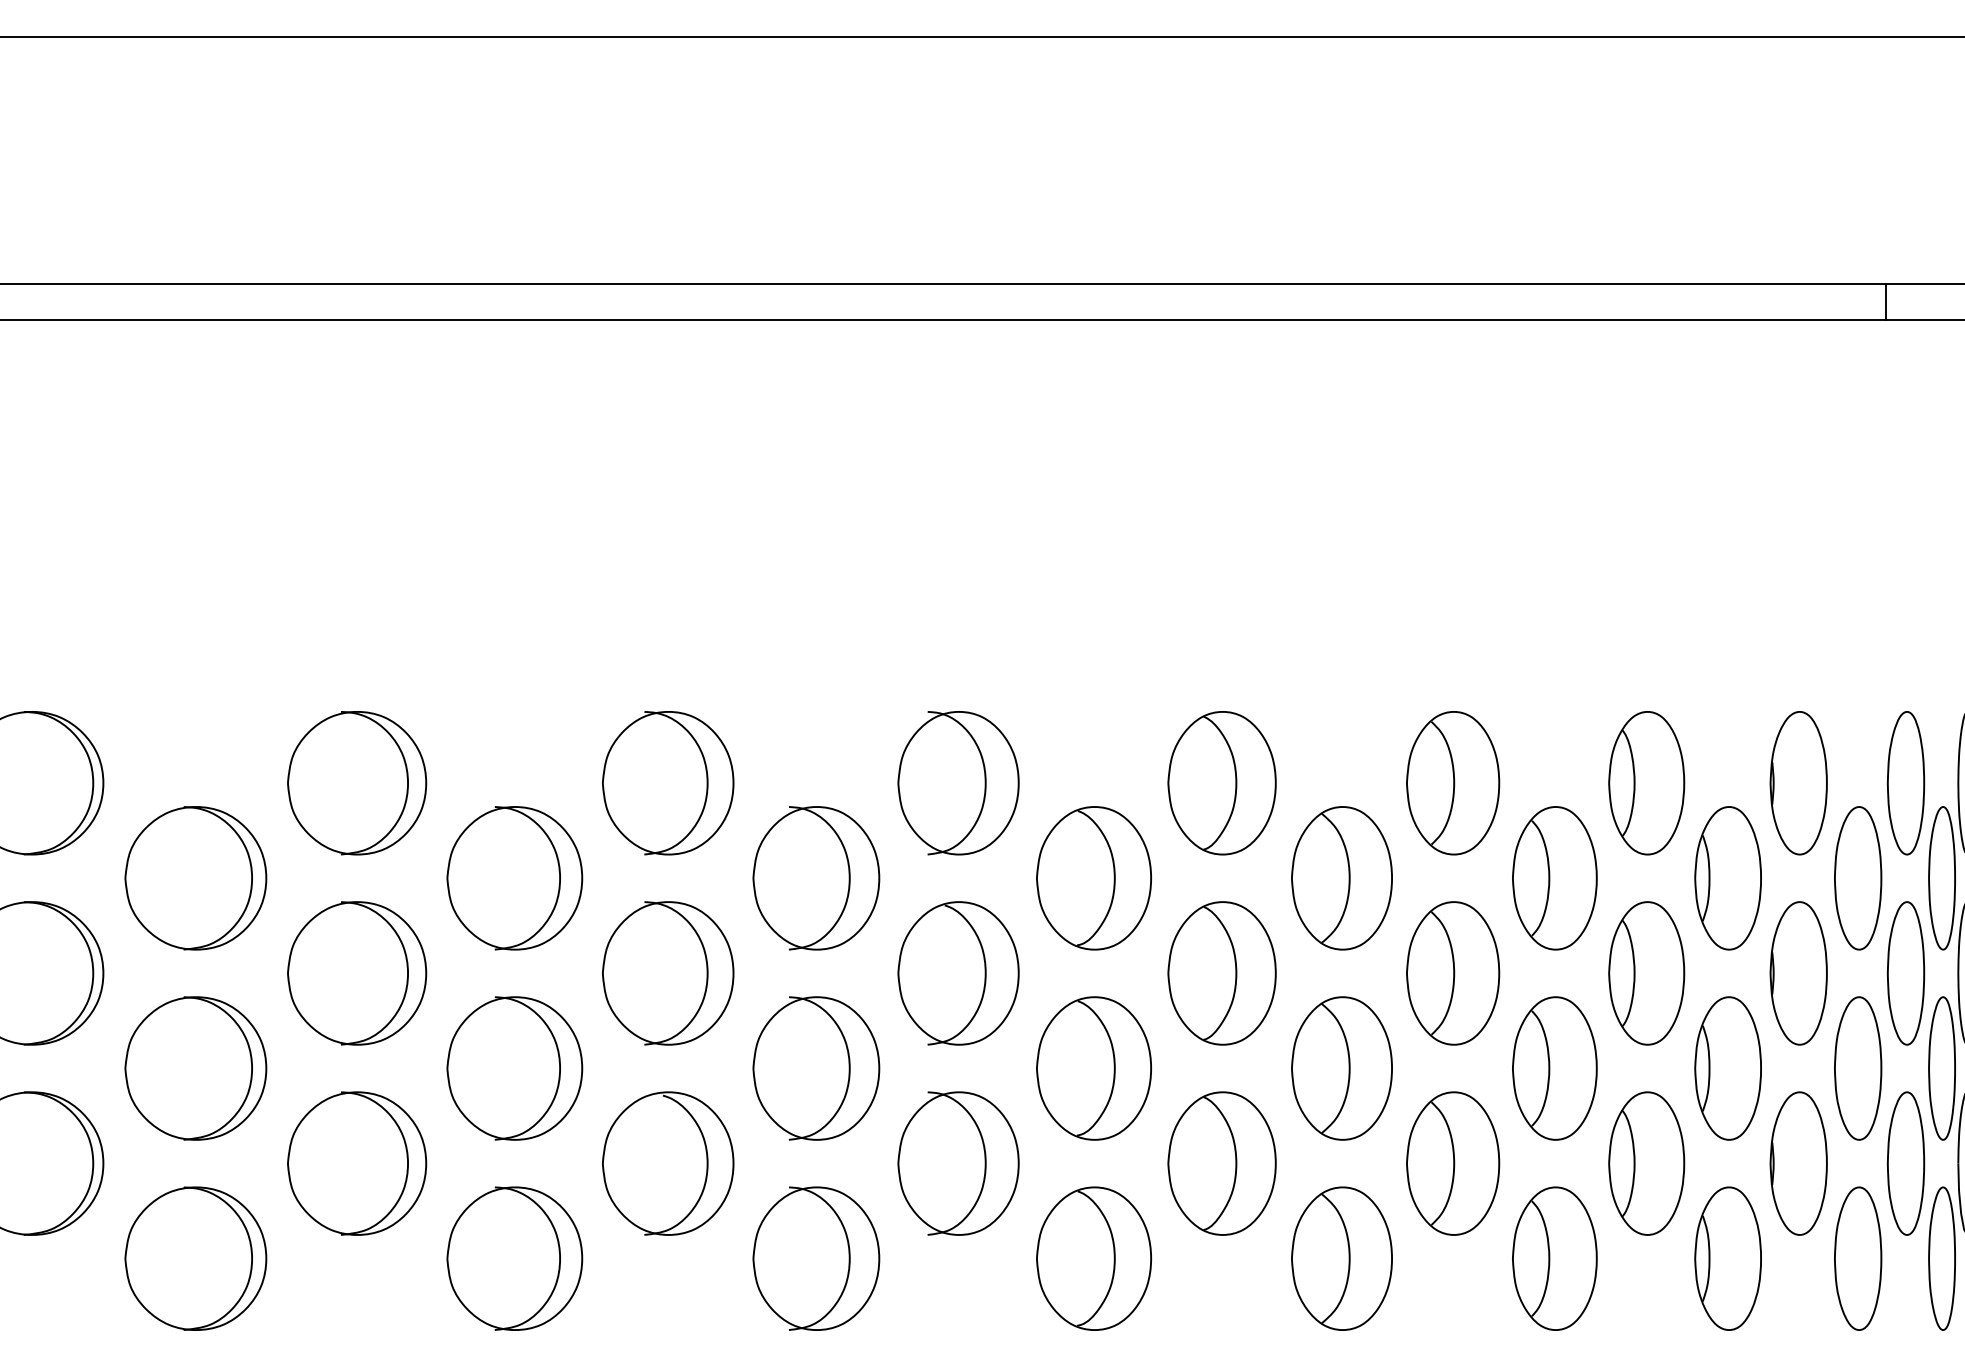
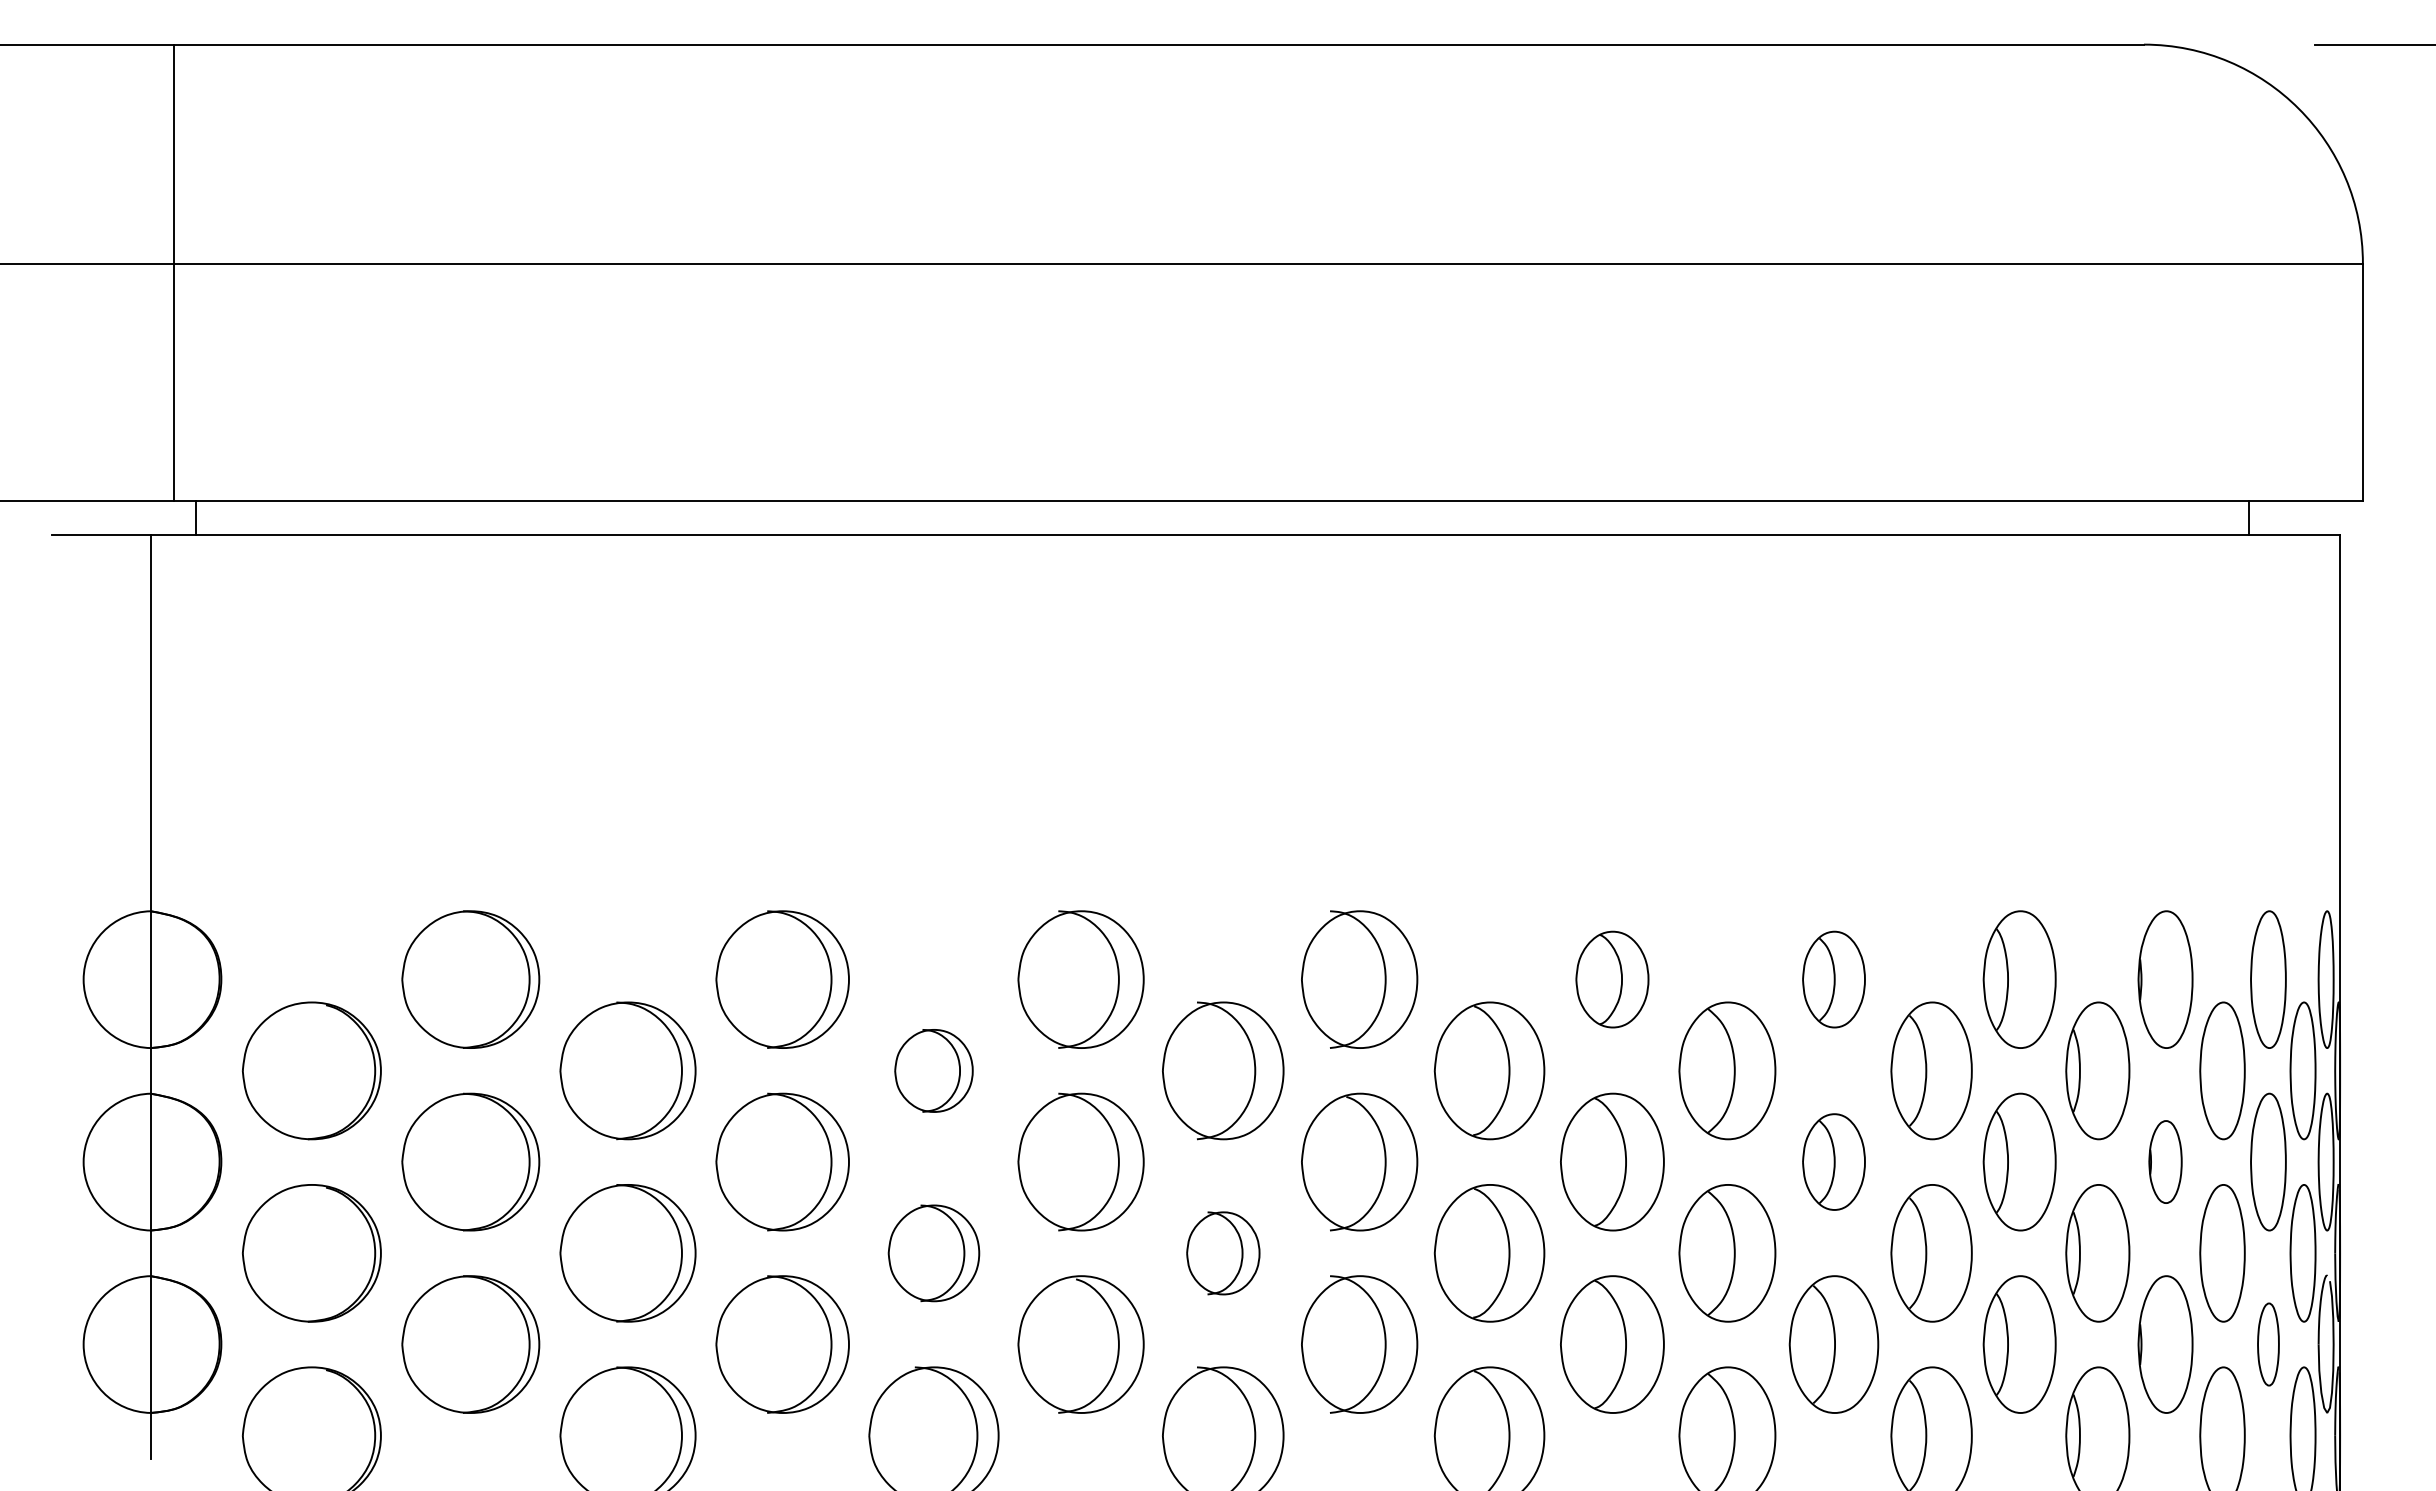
part: (1222, 783) -> (1612, 979), size x0.7
part: (1452, 783) -> (1833, 979), size x0.7
part: (514, 877) -> (933, 1070), size x0.6
part: (1452, 972) -> (1833, 1161), size x0.7
part: (1798, 972) -> (2165, 1161), size x0.6
part: (514, 1068) -> (933, 1253), size x0.7
part: (816, 1068) -> (1223, 1253), size x0.6
part: (1906, 1163) -> (2268, 1344), size x0.6

